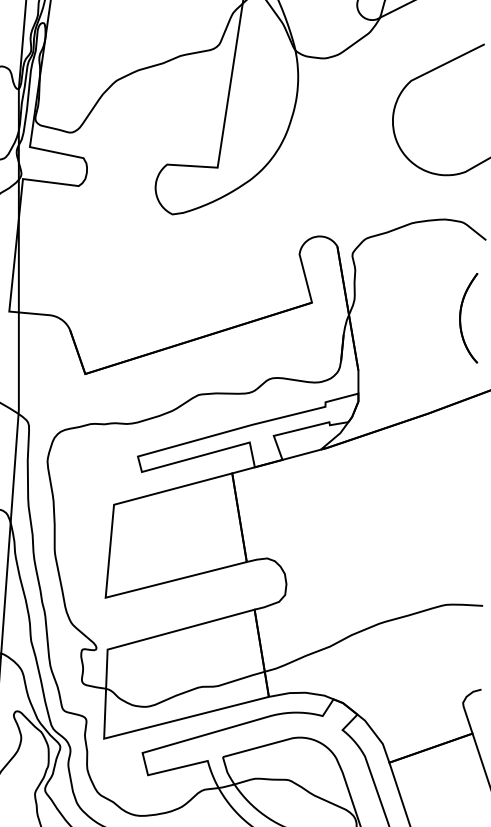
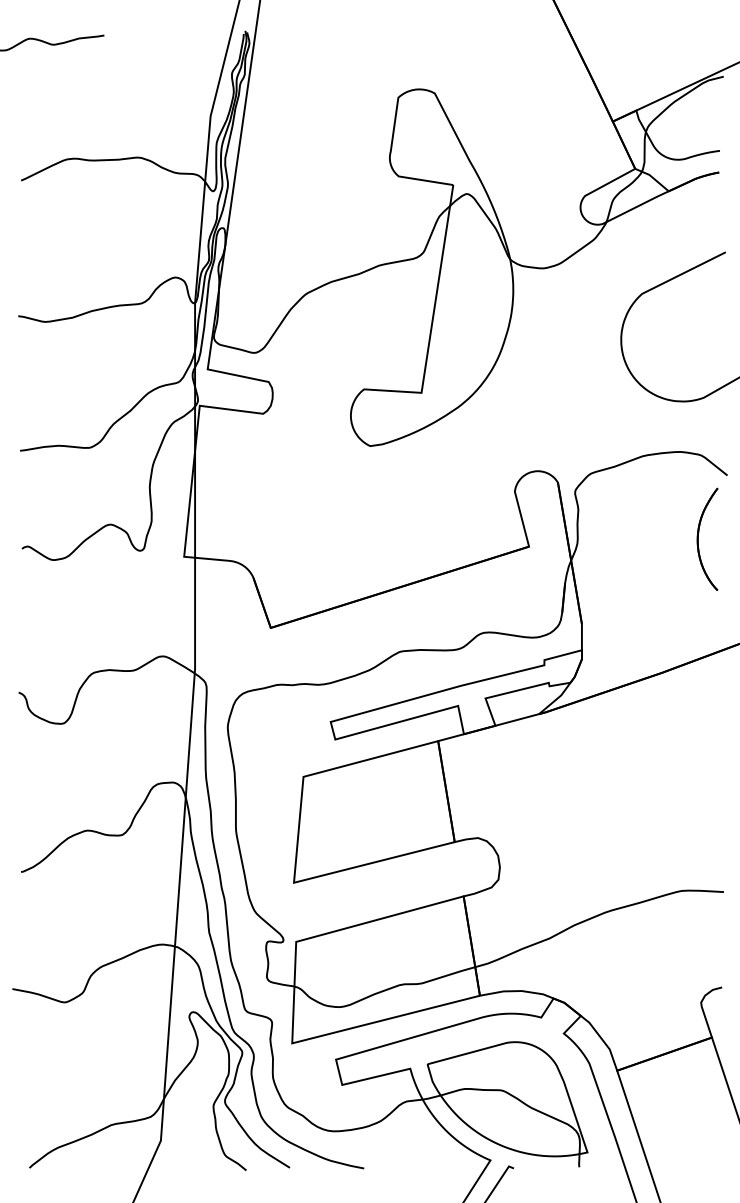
part: (460, 317) -> (698, 538), moved

